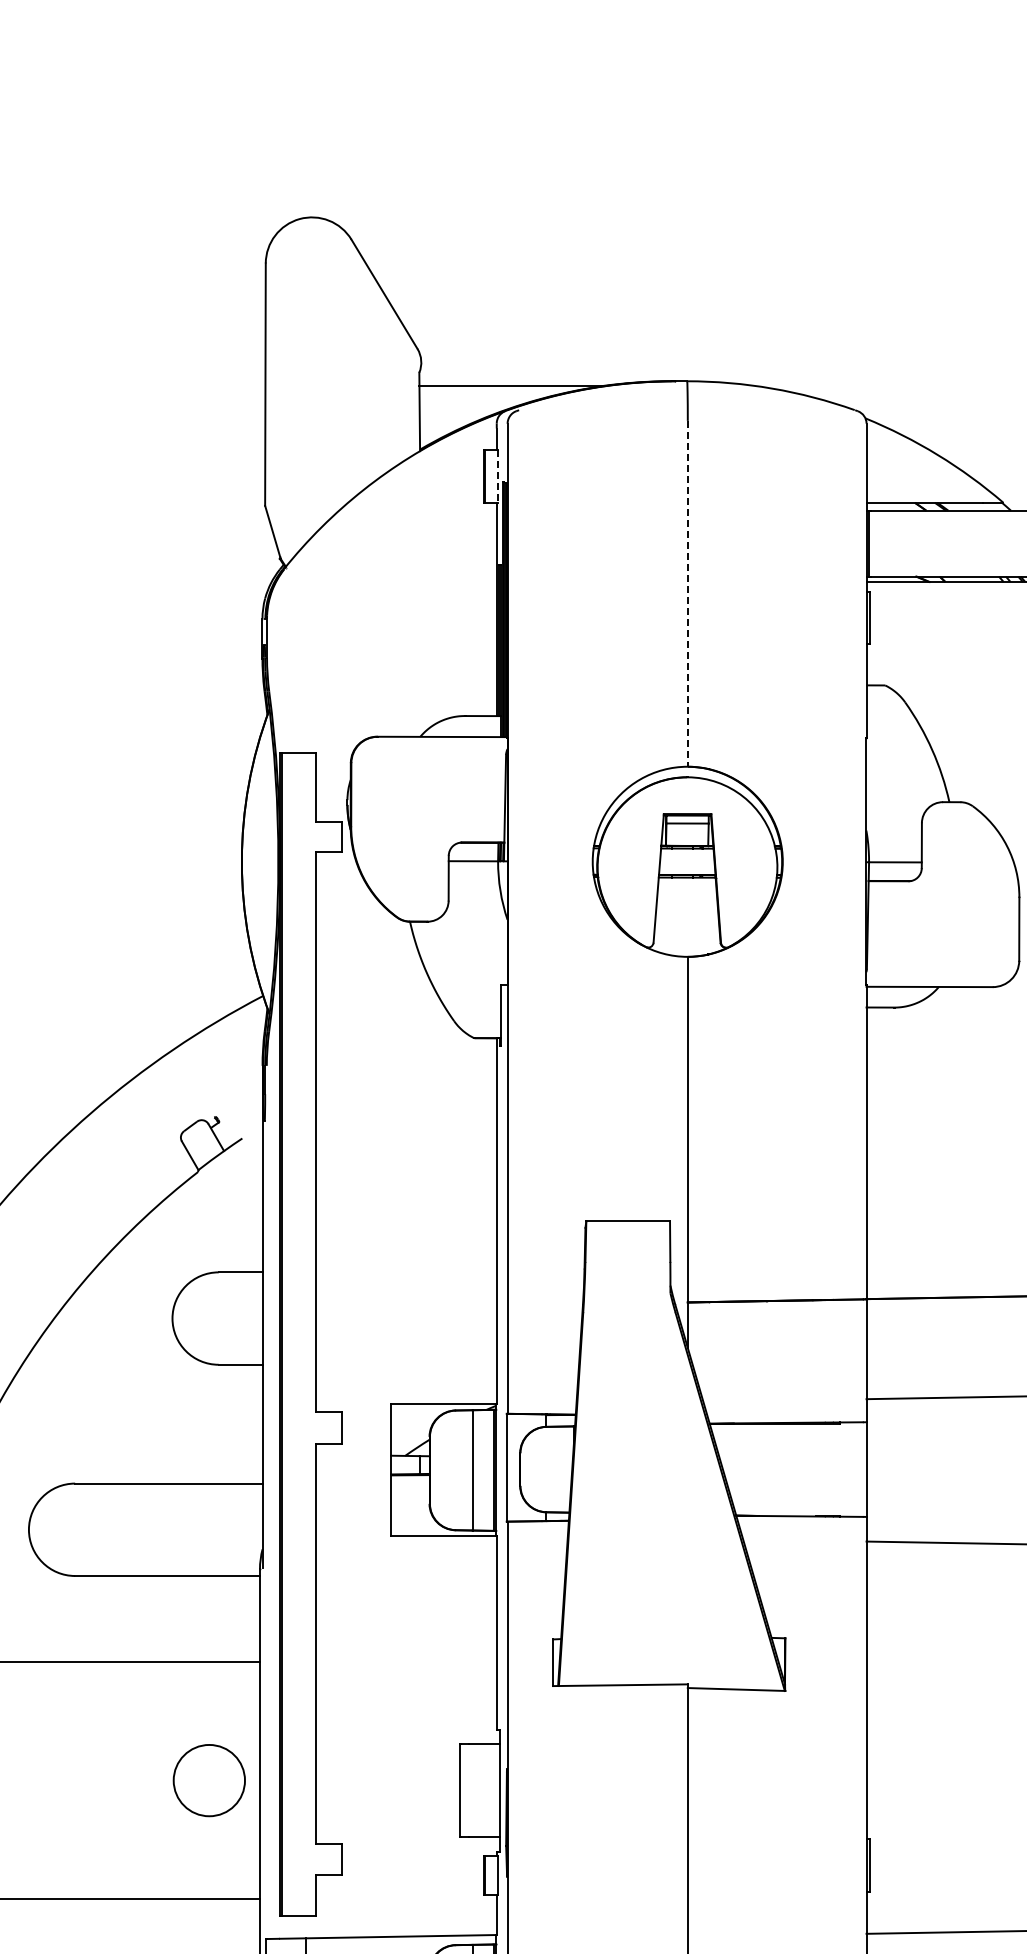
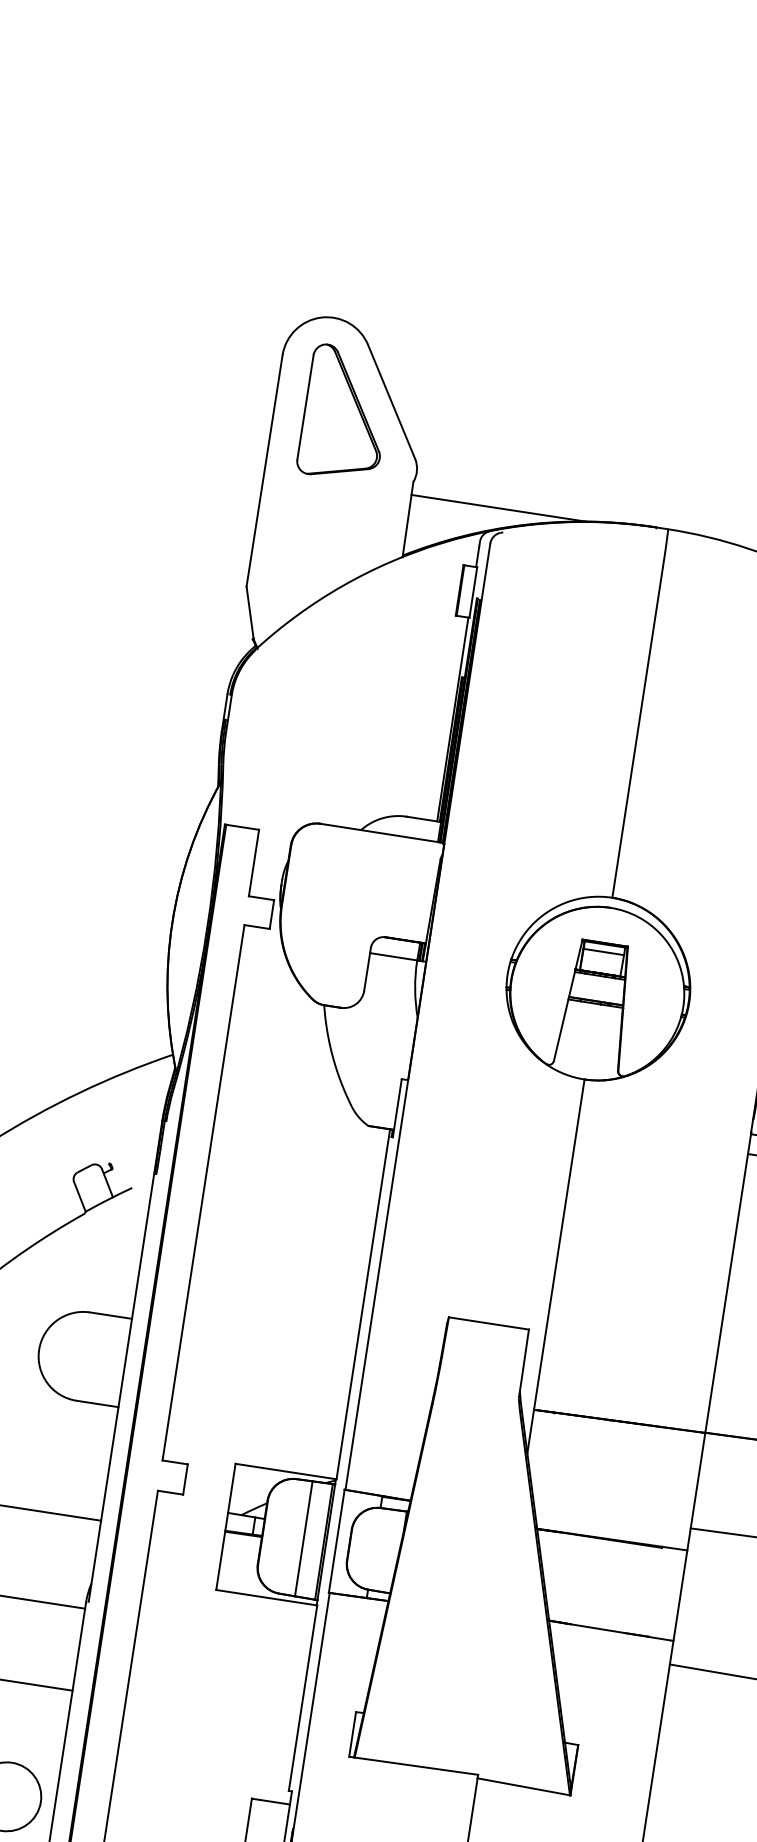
part: (339, 313) -> (345, 413), added
line: (497, 476) -> (472, 592), dashed -> solid
line: (687, 593) -> (637, 732), dashed -> solid

